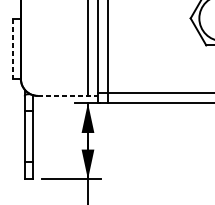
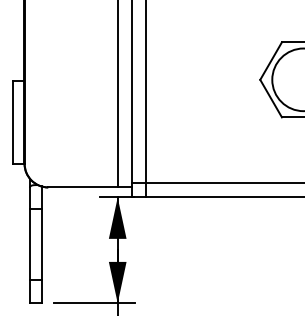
line: (12, 49) -> (13, 122), dashed -> solid
line: (67, 95) -> (89, 187), dashed -> solid

